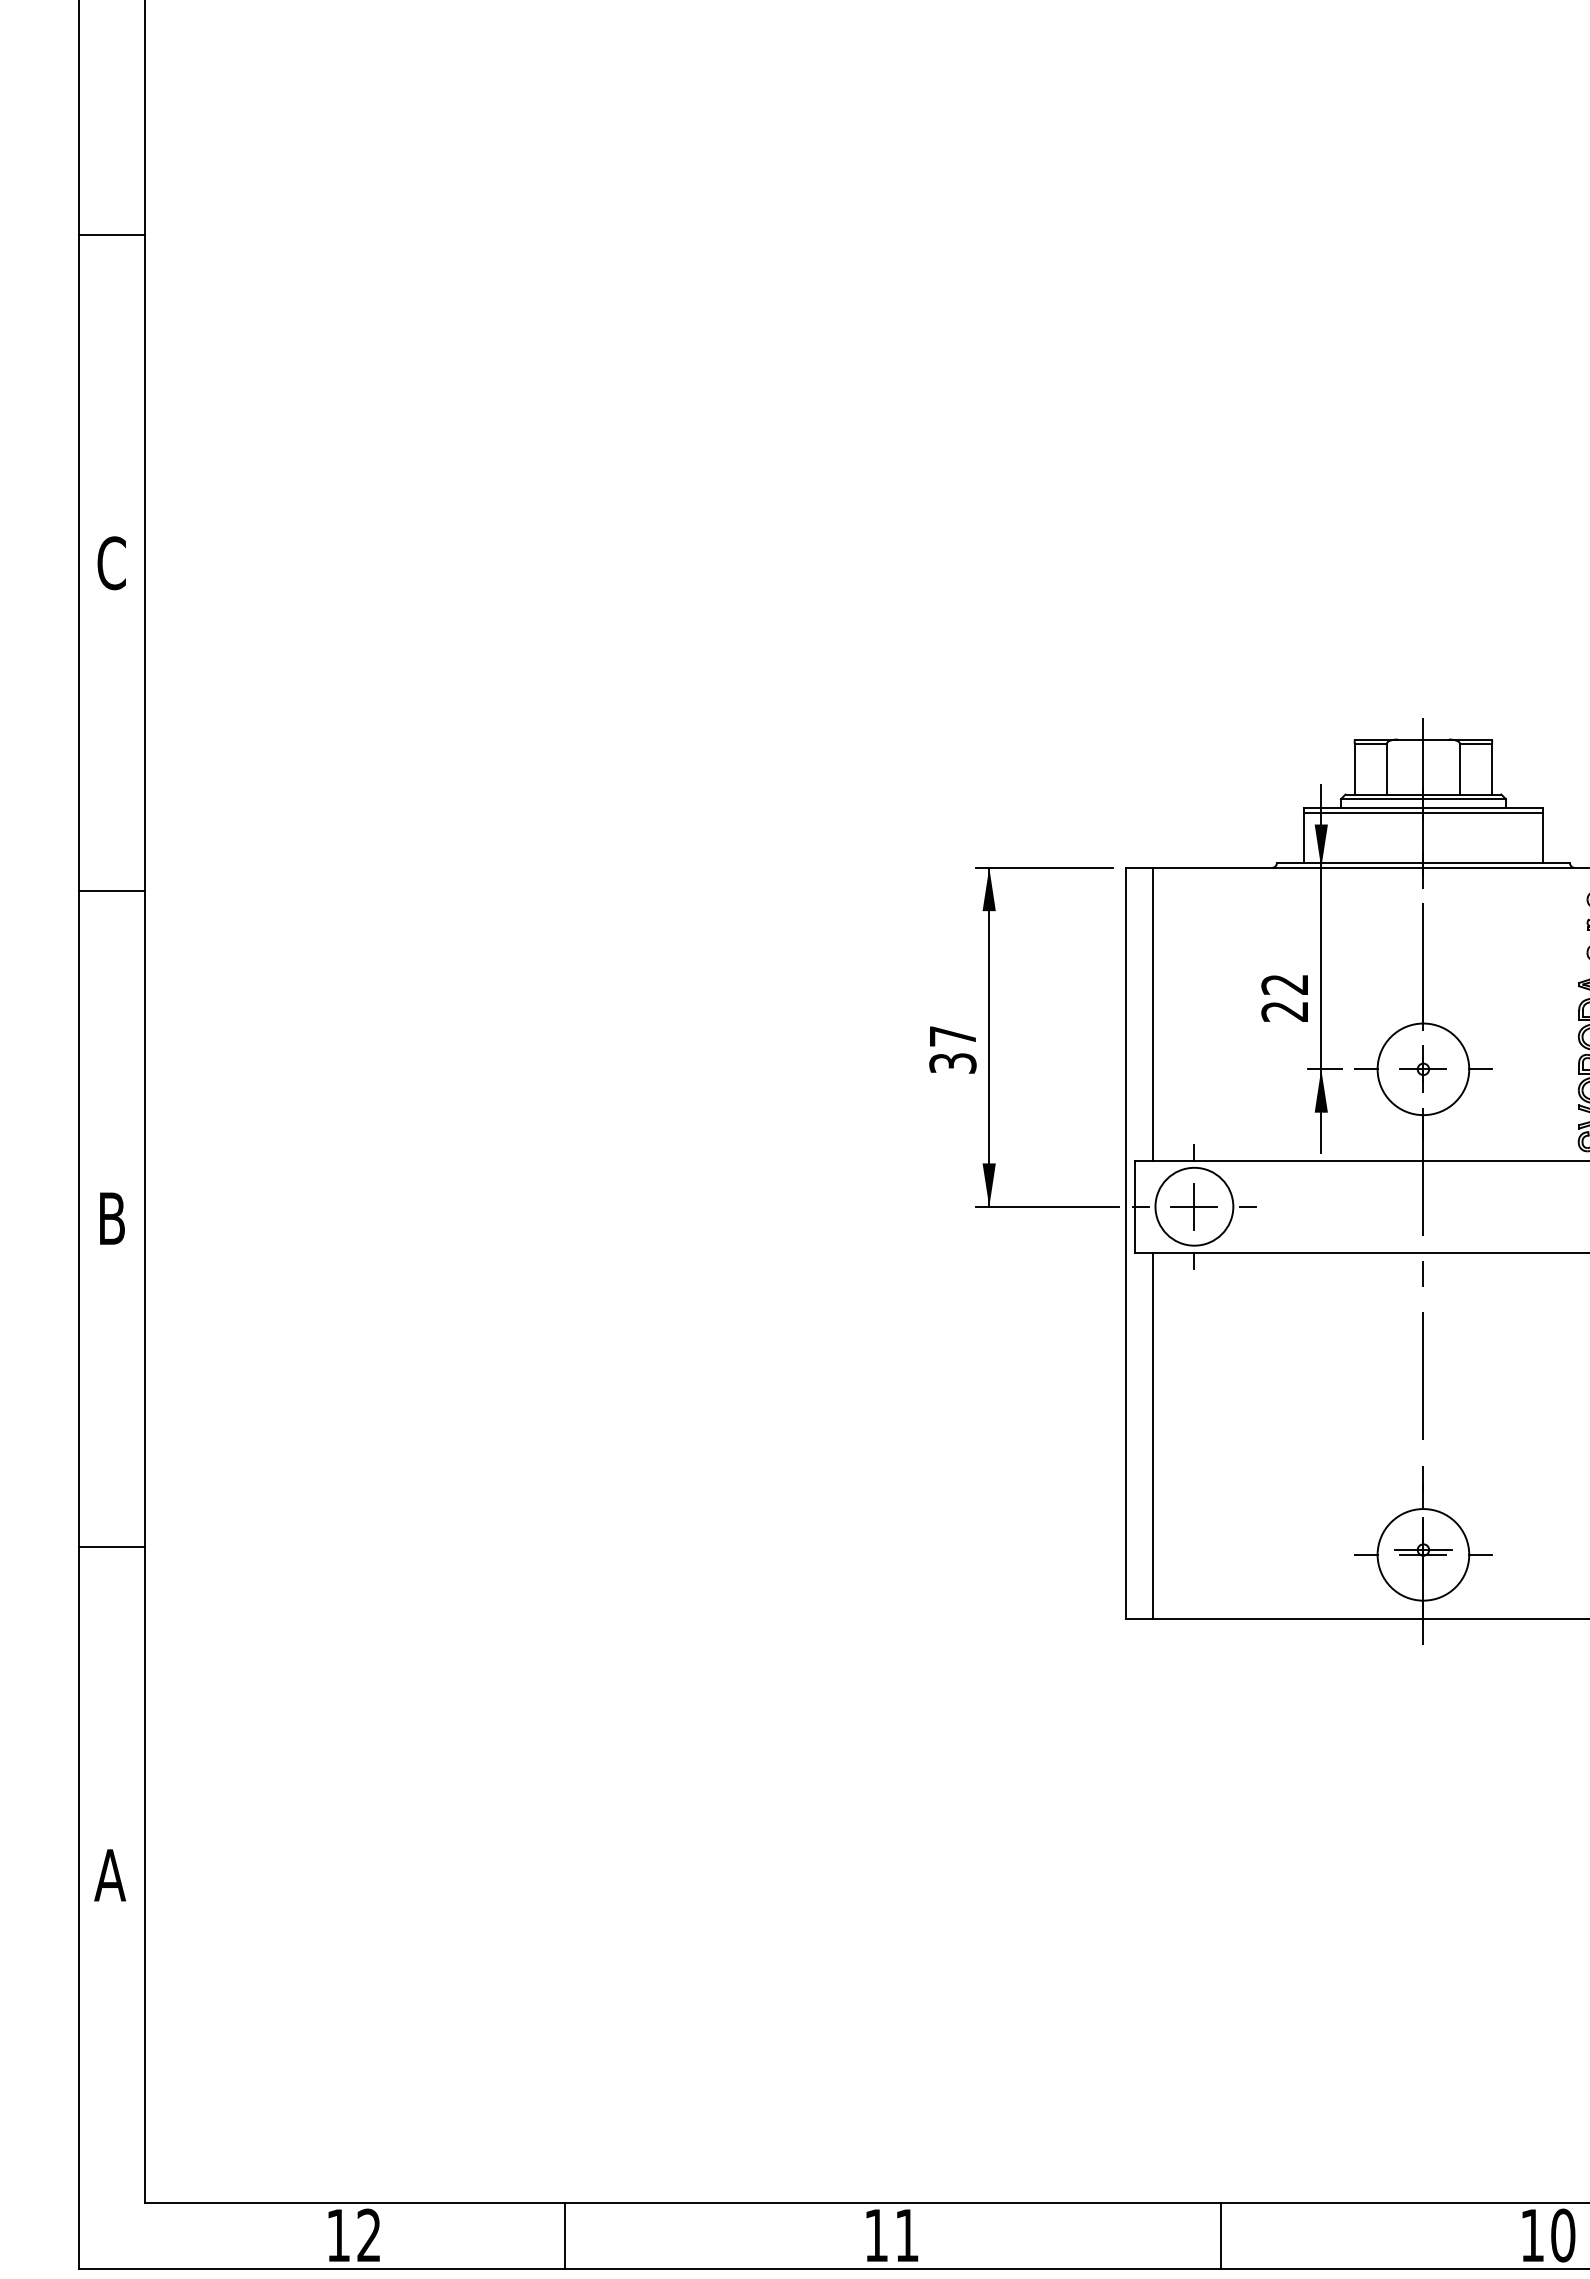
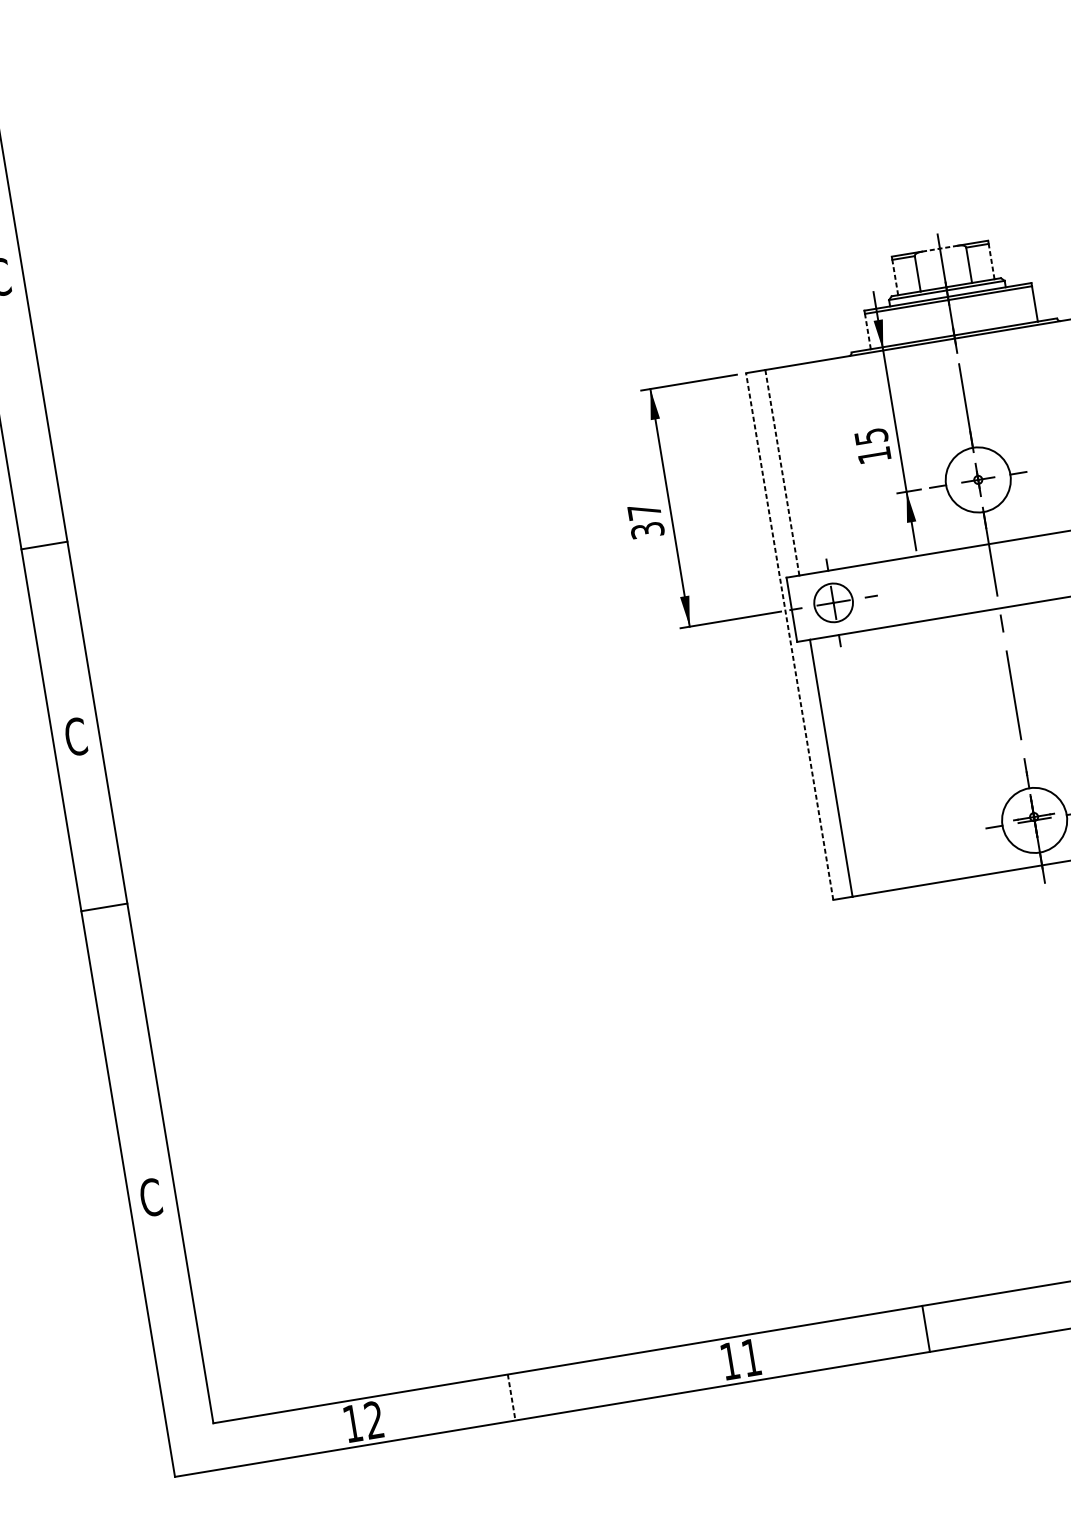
line: (1423, 739) -> (940, 248), solid -> dashed
line: (1354, 768) -> (895, 276), solid -> dashed
line: (1492, 768) -> (991, 260), solid -> dashed
line: (1304, 837) -> (867, 331), solid -> dashed
line: (112, 890) -> (44, 545), moved
text: (1284, 997) -> (872, 445), 22 -> 15
line: (1153, 1014) -> (782, 472), solid -> dashed
circle: (1194, 1206) -> (833, 602), size x0.7
text: (111, 1218) -> (75, 736), B -> C
line: (1125, 1243) -> (789, 636), solid -> dashed
line: (112, 1546) -> (104, 907), moved
text: (109, 1875) -> (150, 1197), A -> C
line: (564, 2235) -> (511, 1397), solid -> dashed
line: (1220, 2235) -> (925, 1328), moved

